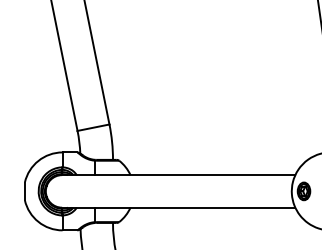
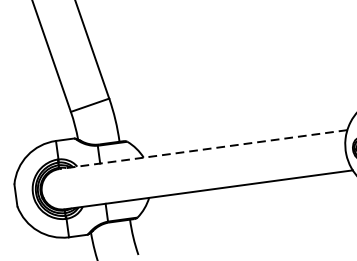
line: (178, 175) -> (203, 150), solid -> dashed

